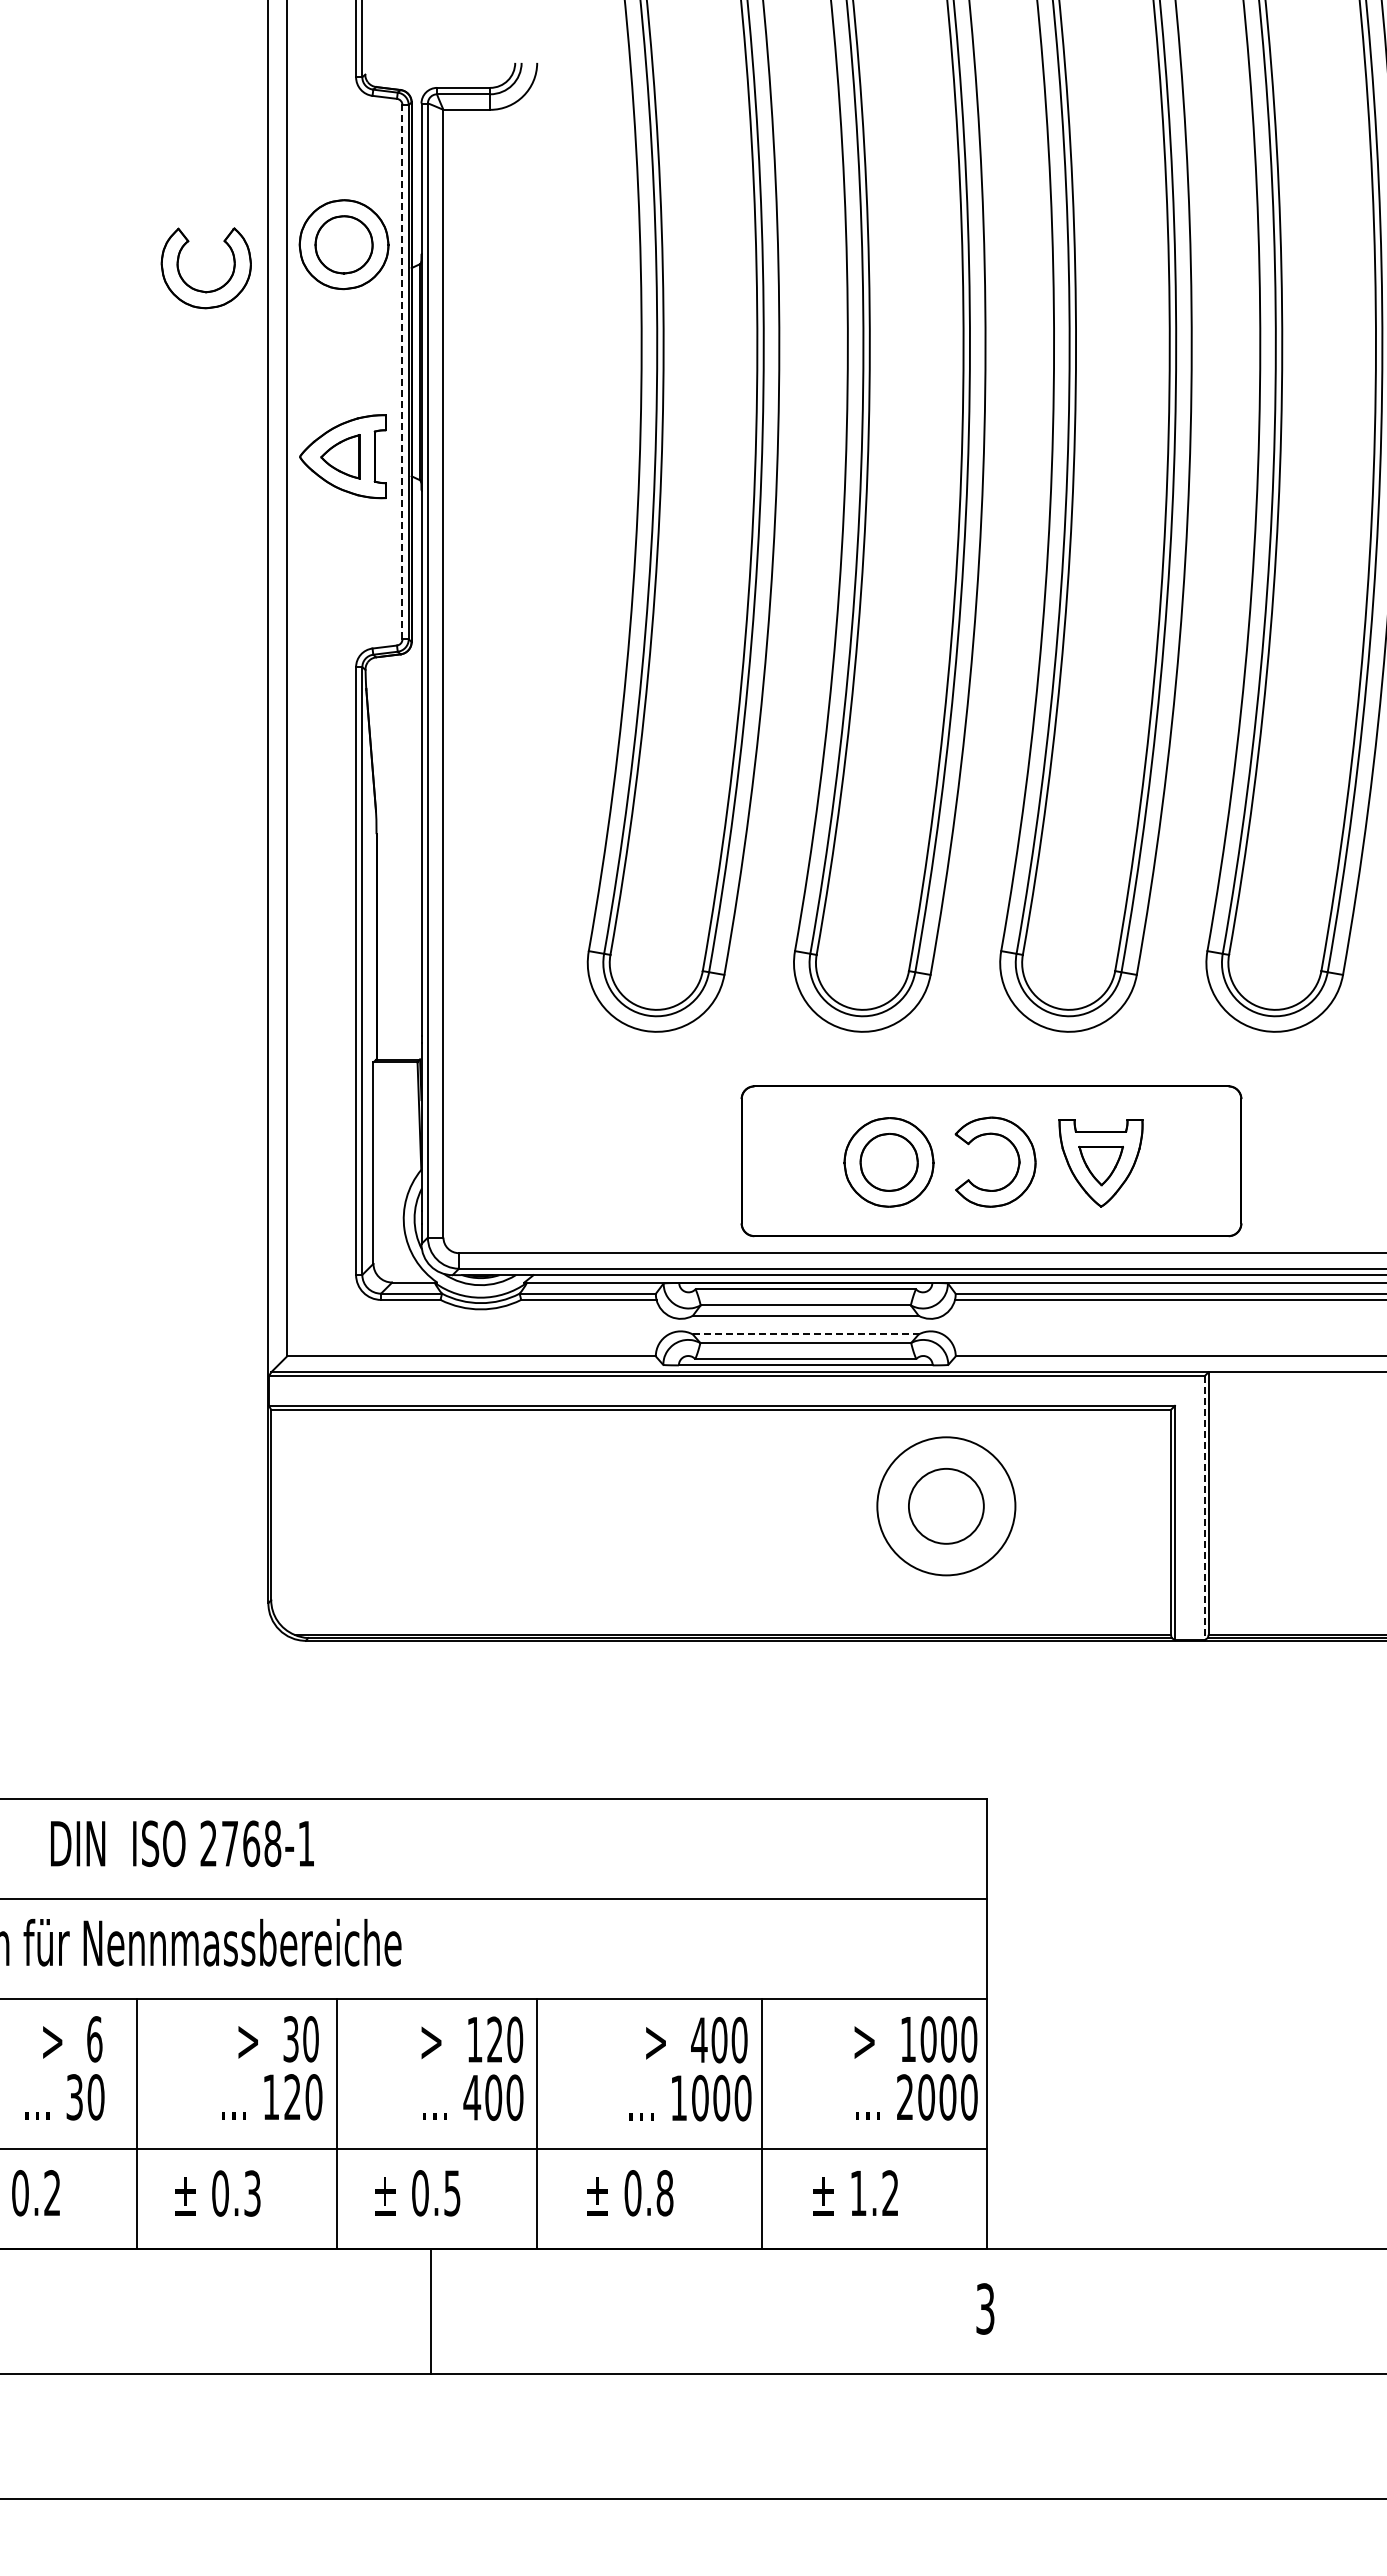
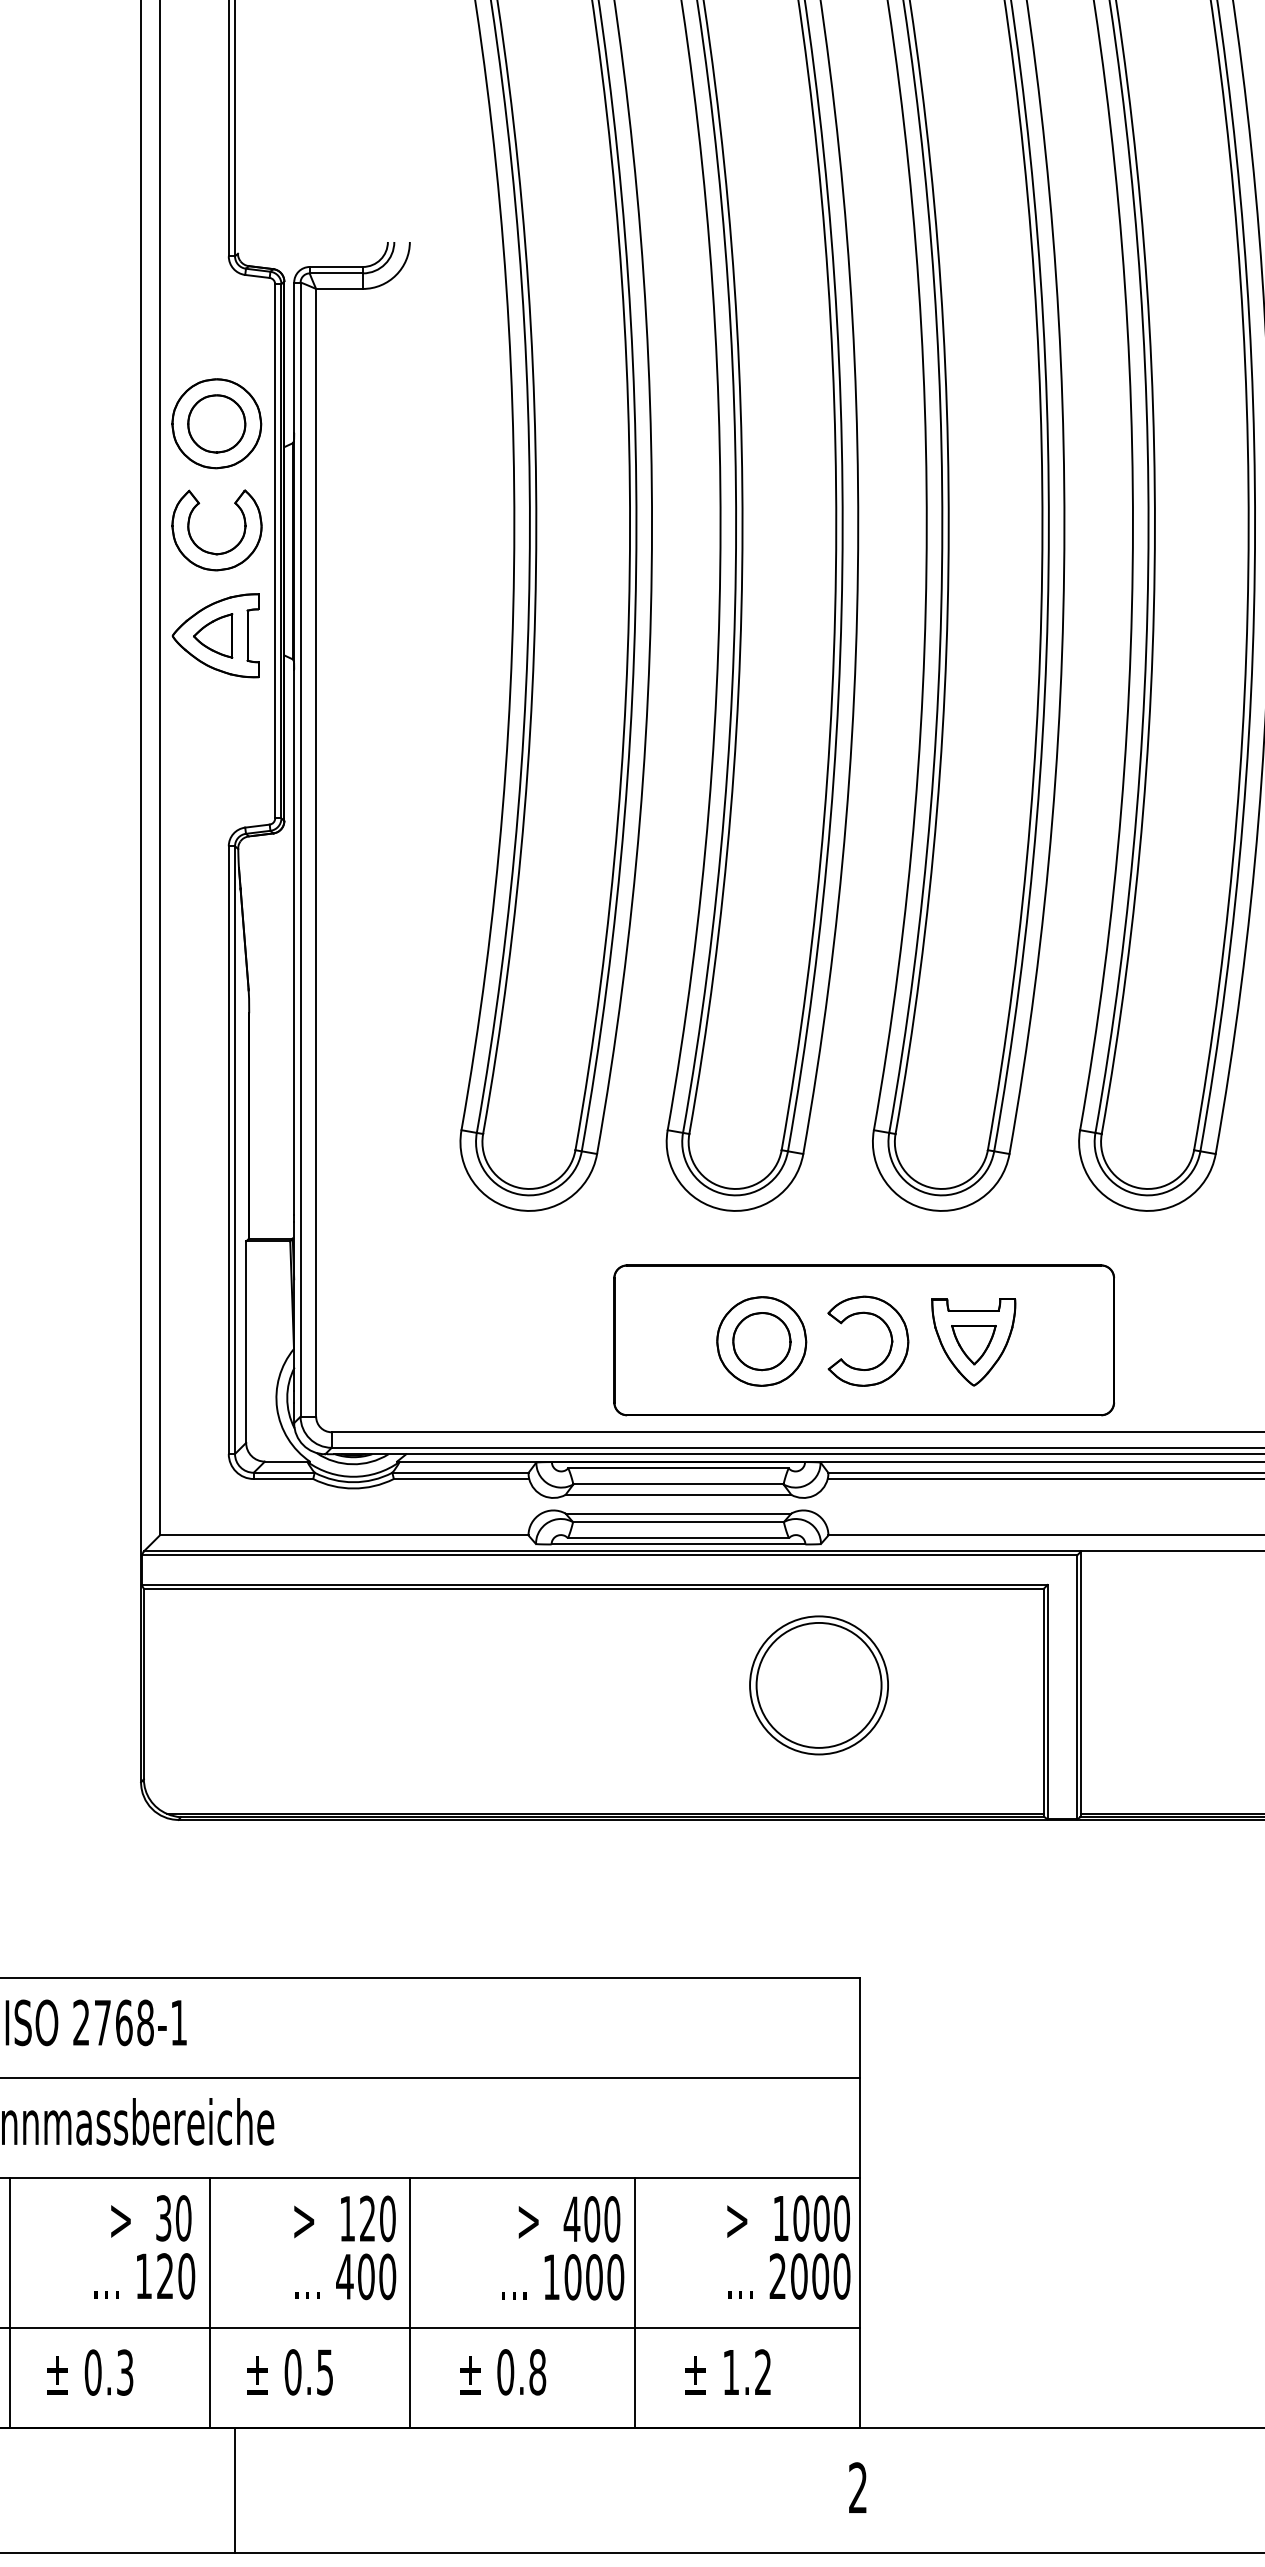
part: (203, 290) -> (214, 552), moved
line: (402, 371) -> (275, 550), dashed -> solid
line: (805, 1334) -> (678, 1513), dashed -> solid
circle: (945, 1505) -> (818, 1684), size x1.67
line: (1204, 1508) -> (1077, 1687), dashed -> solid
text: (985, 2308) -> (858, 2487), 3 -> 2
line: (431, 2310) -> (235, 2489), moved

